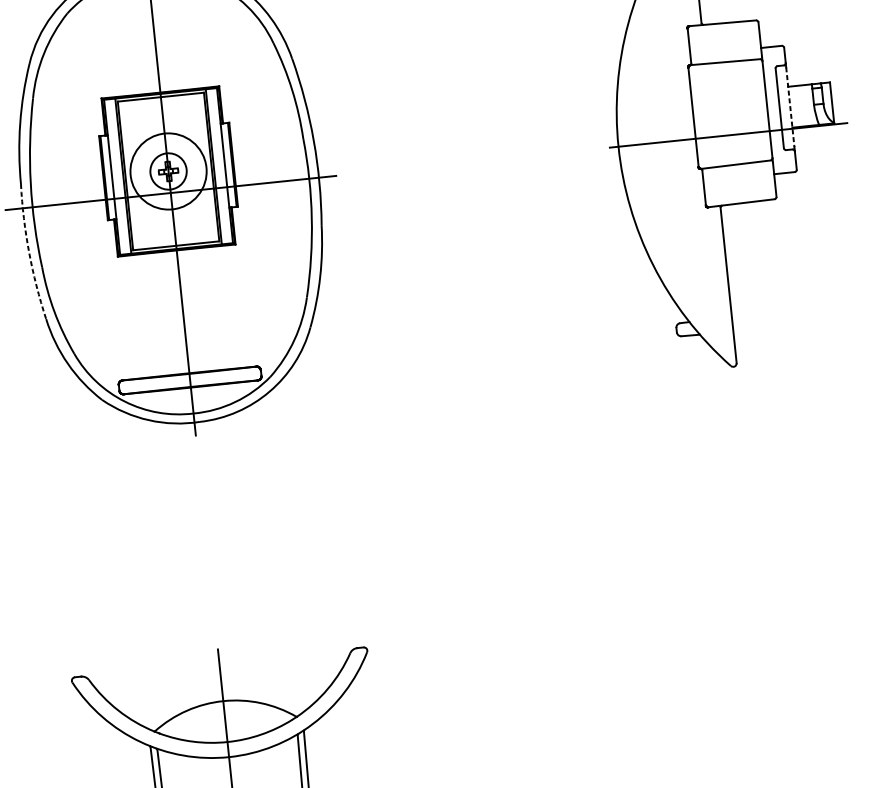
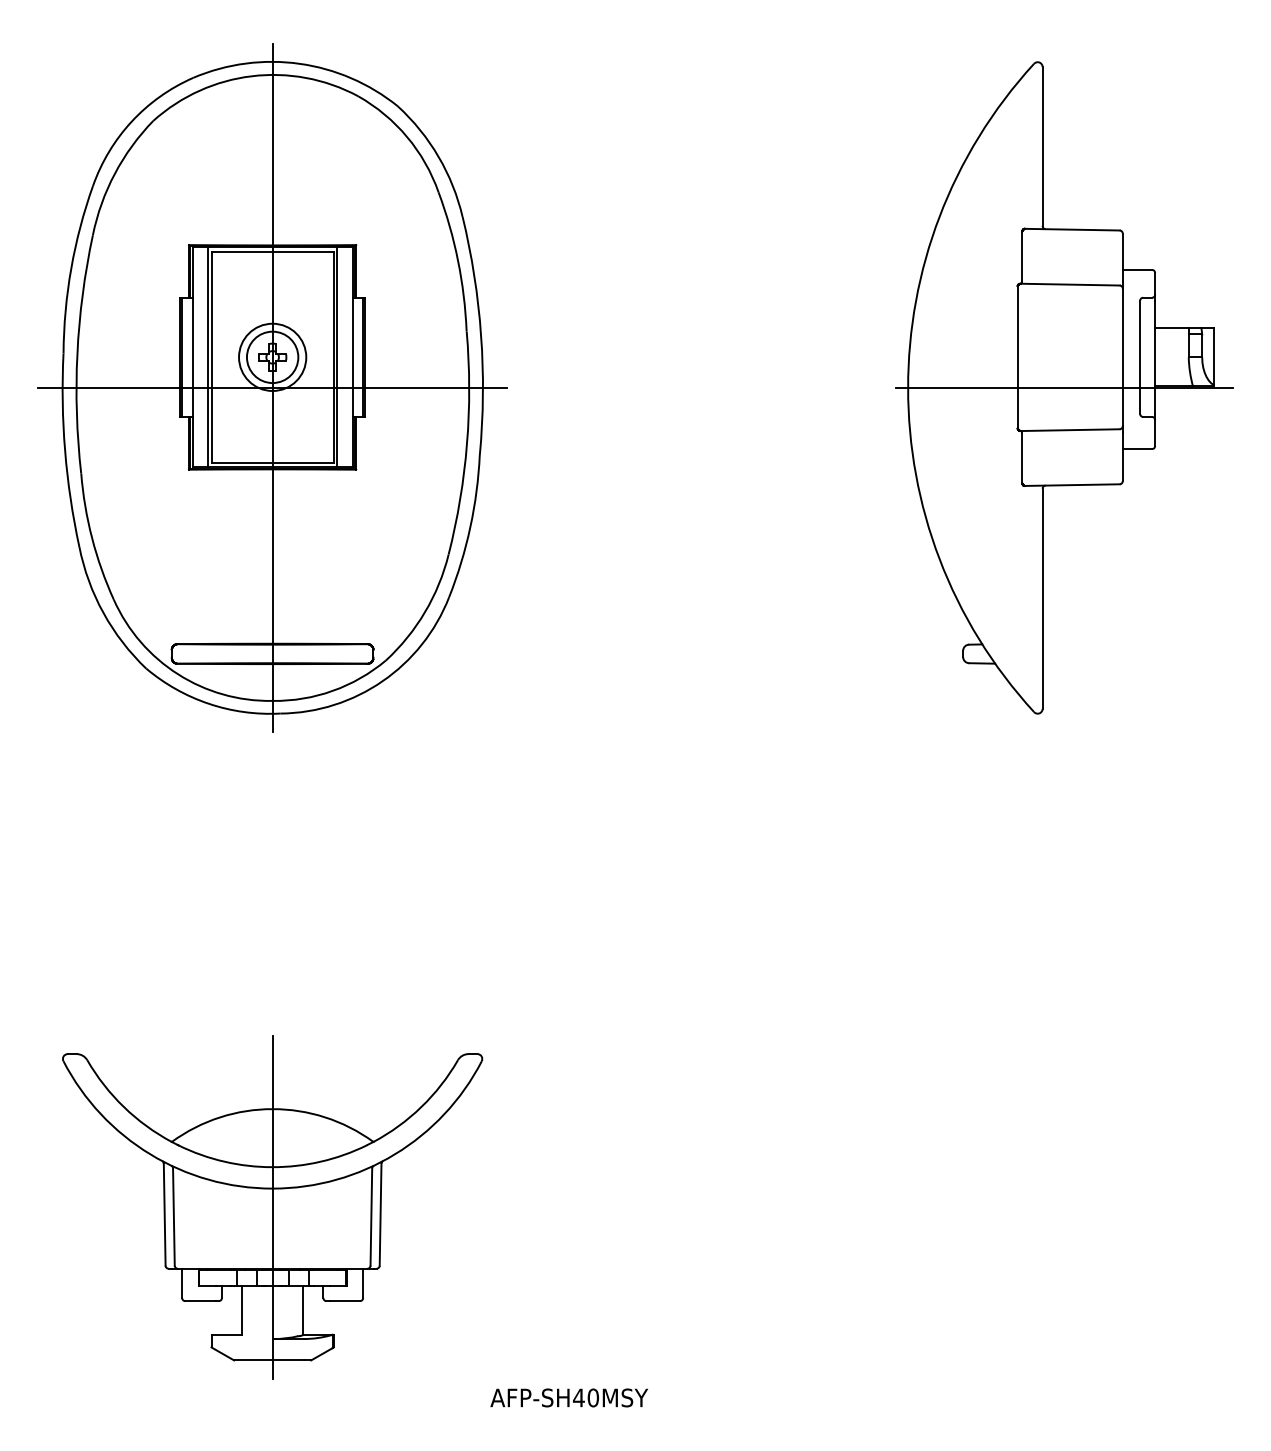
line: (790, 107) -> (1155, 357), dashed -> solid
circle: (168, 171) -> (272, 357), size x0.62
arc: (29, 252) -> (65, 450), dashed -> solid

